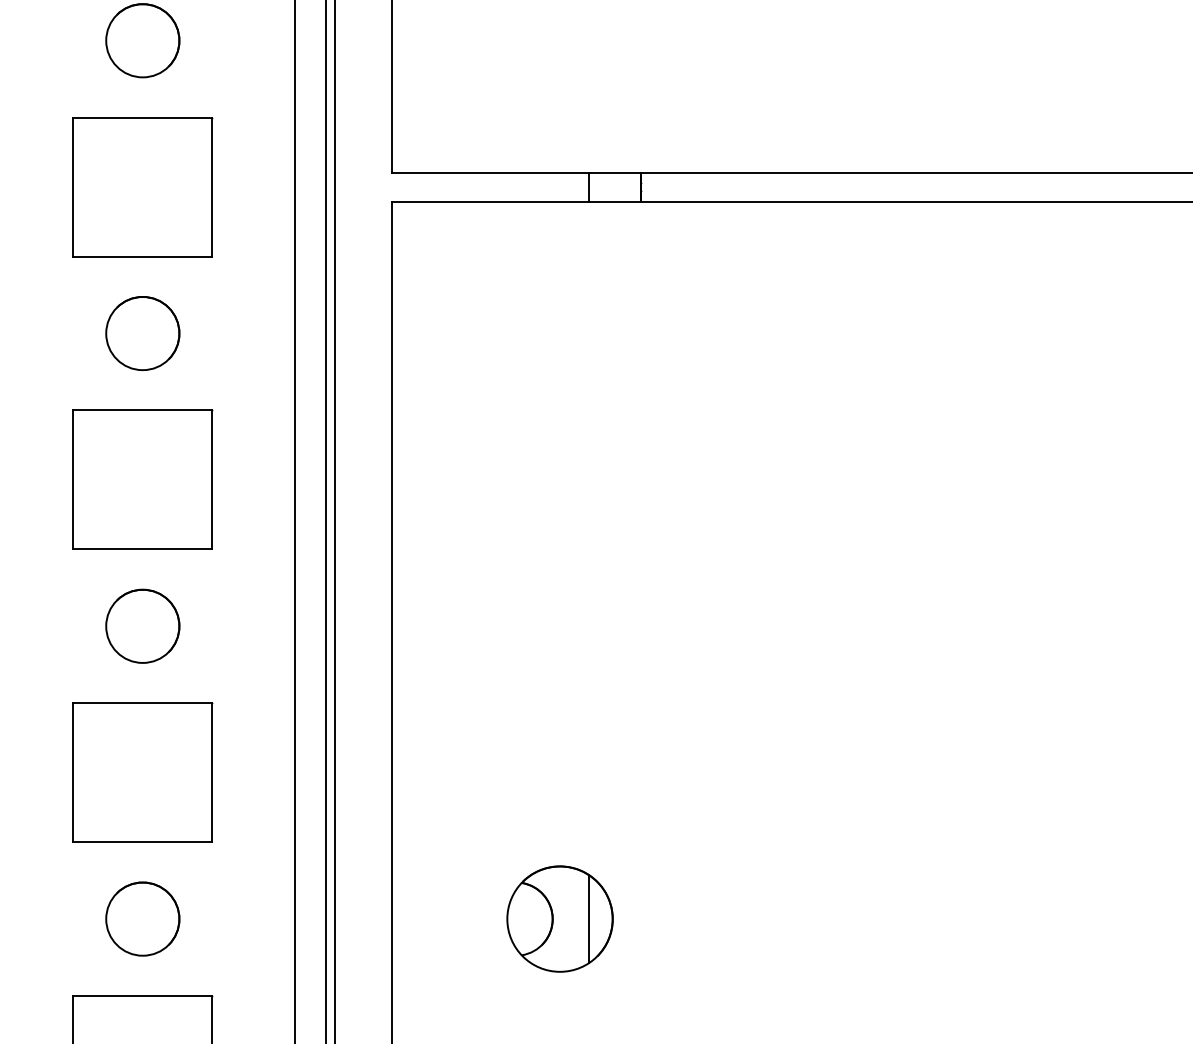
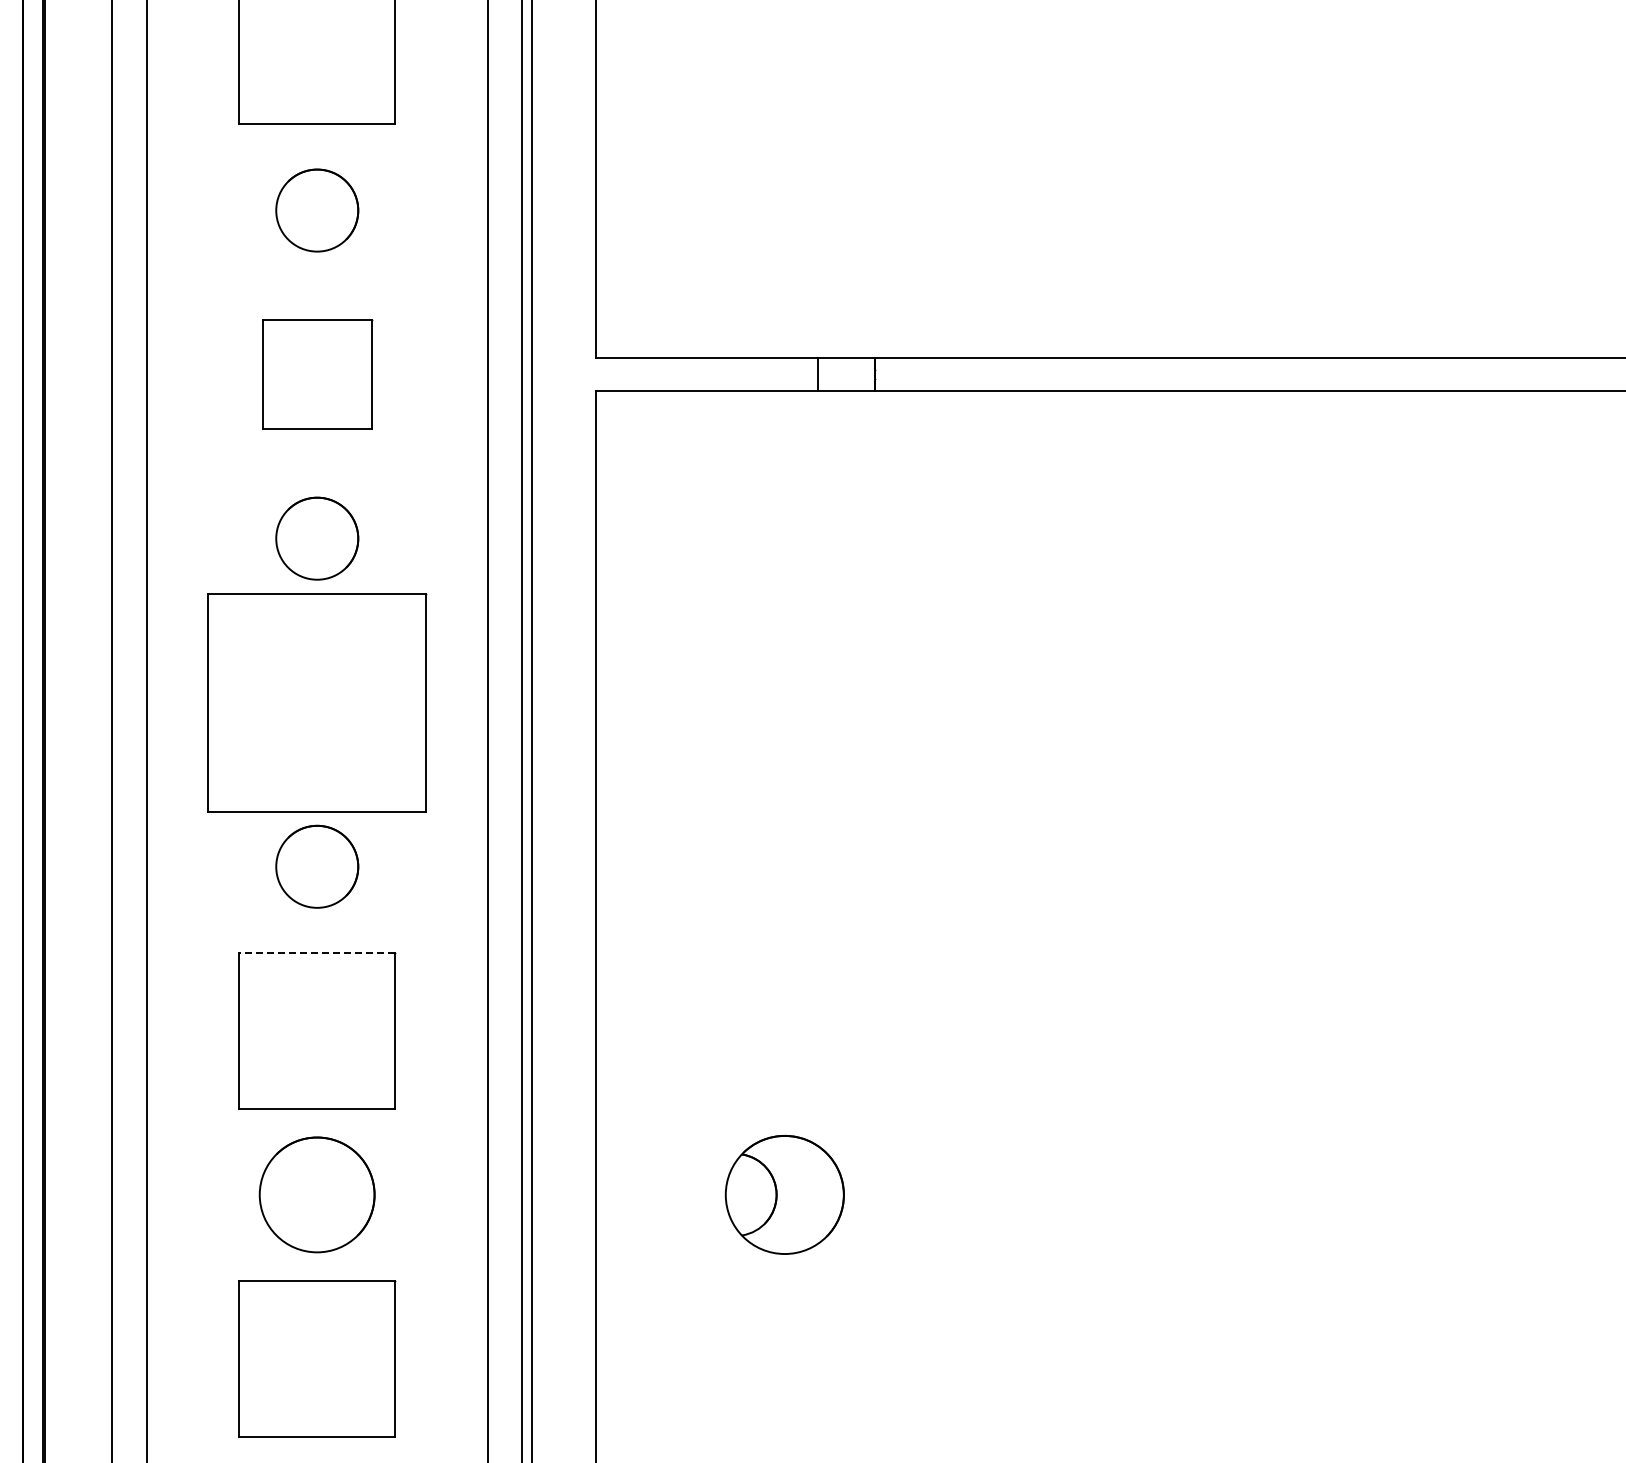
part: (143, 187) -> (317, 374), size x0.7
part: (143, 479) -> (317, 702), size x1.4
line: (143, 702) -> (317, 952), solid -> dashed
circle: (143, 918) -> (317, 1194), size x1.4
line: (589, 918) -> (817, 1194), removed

